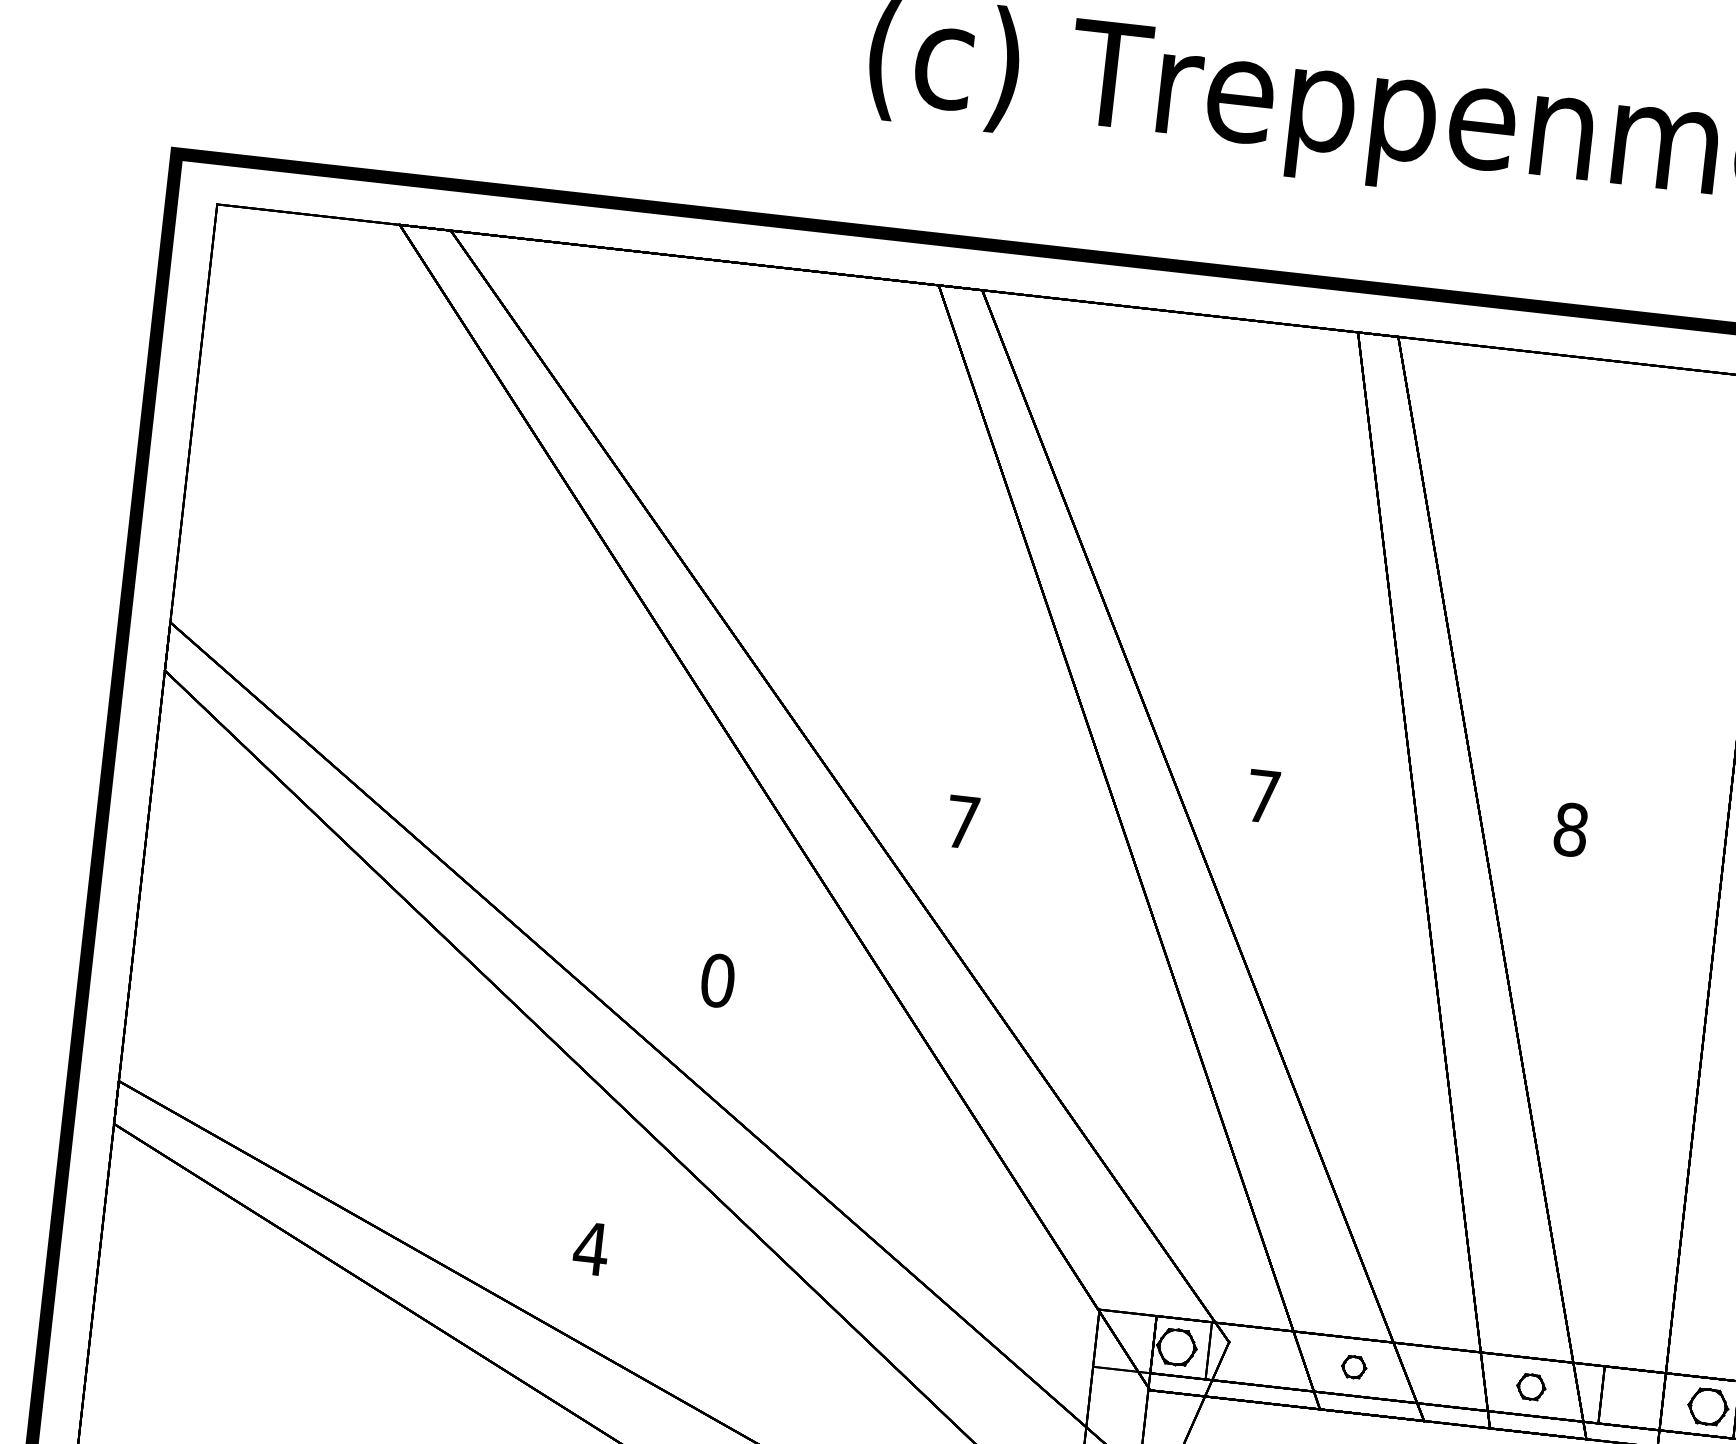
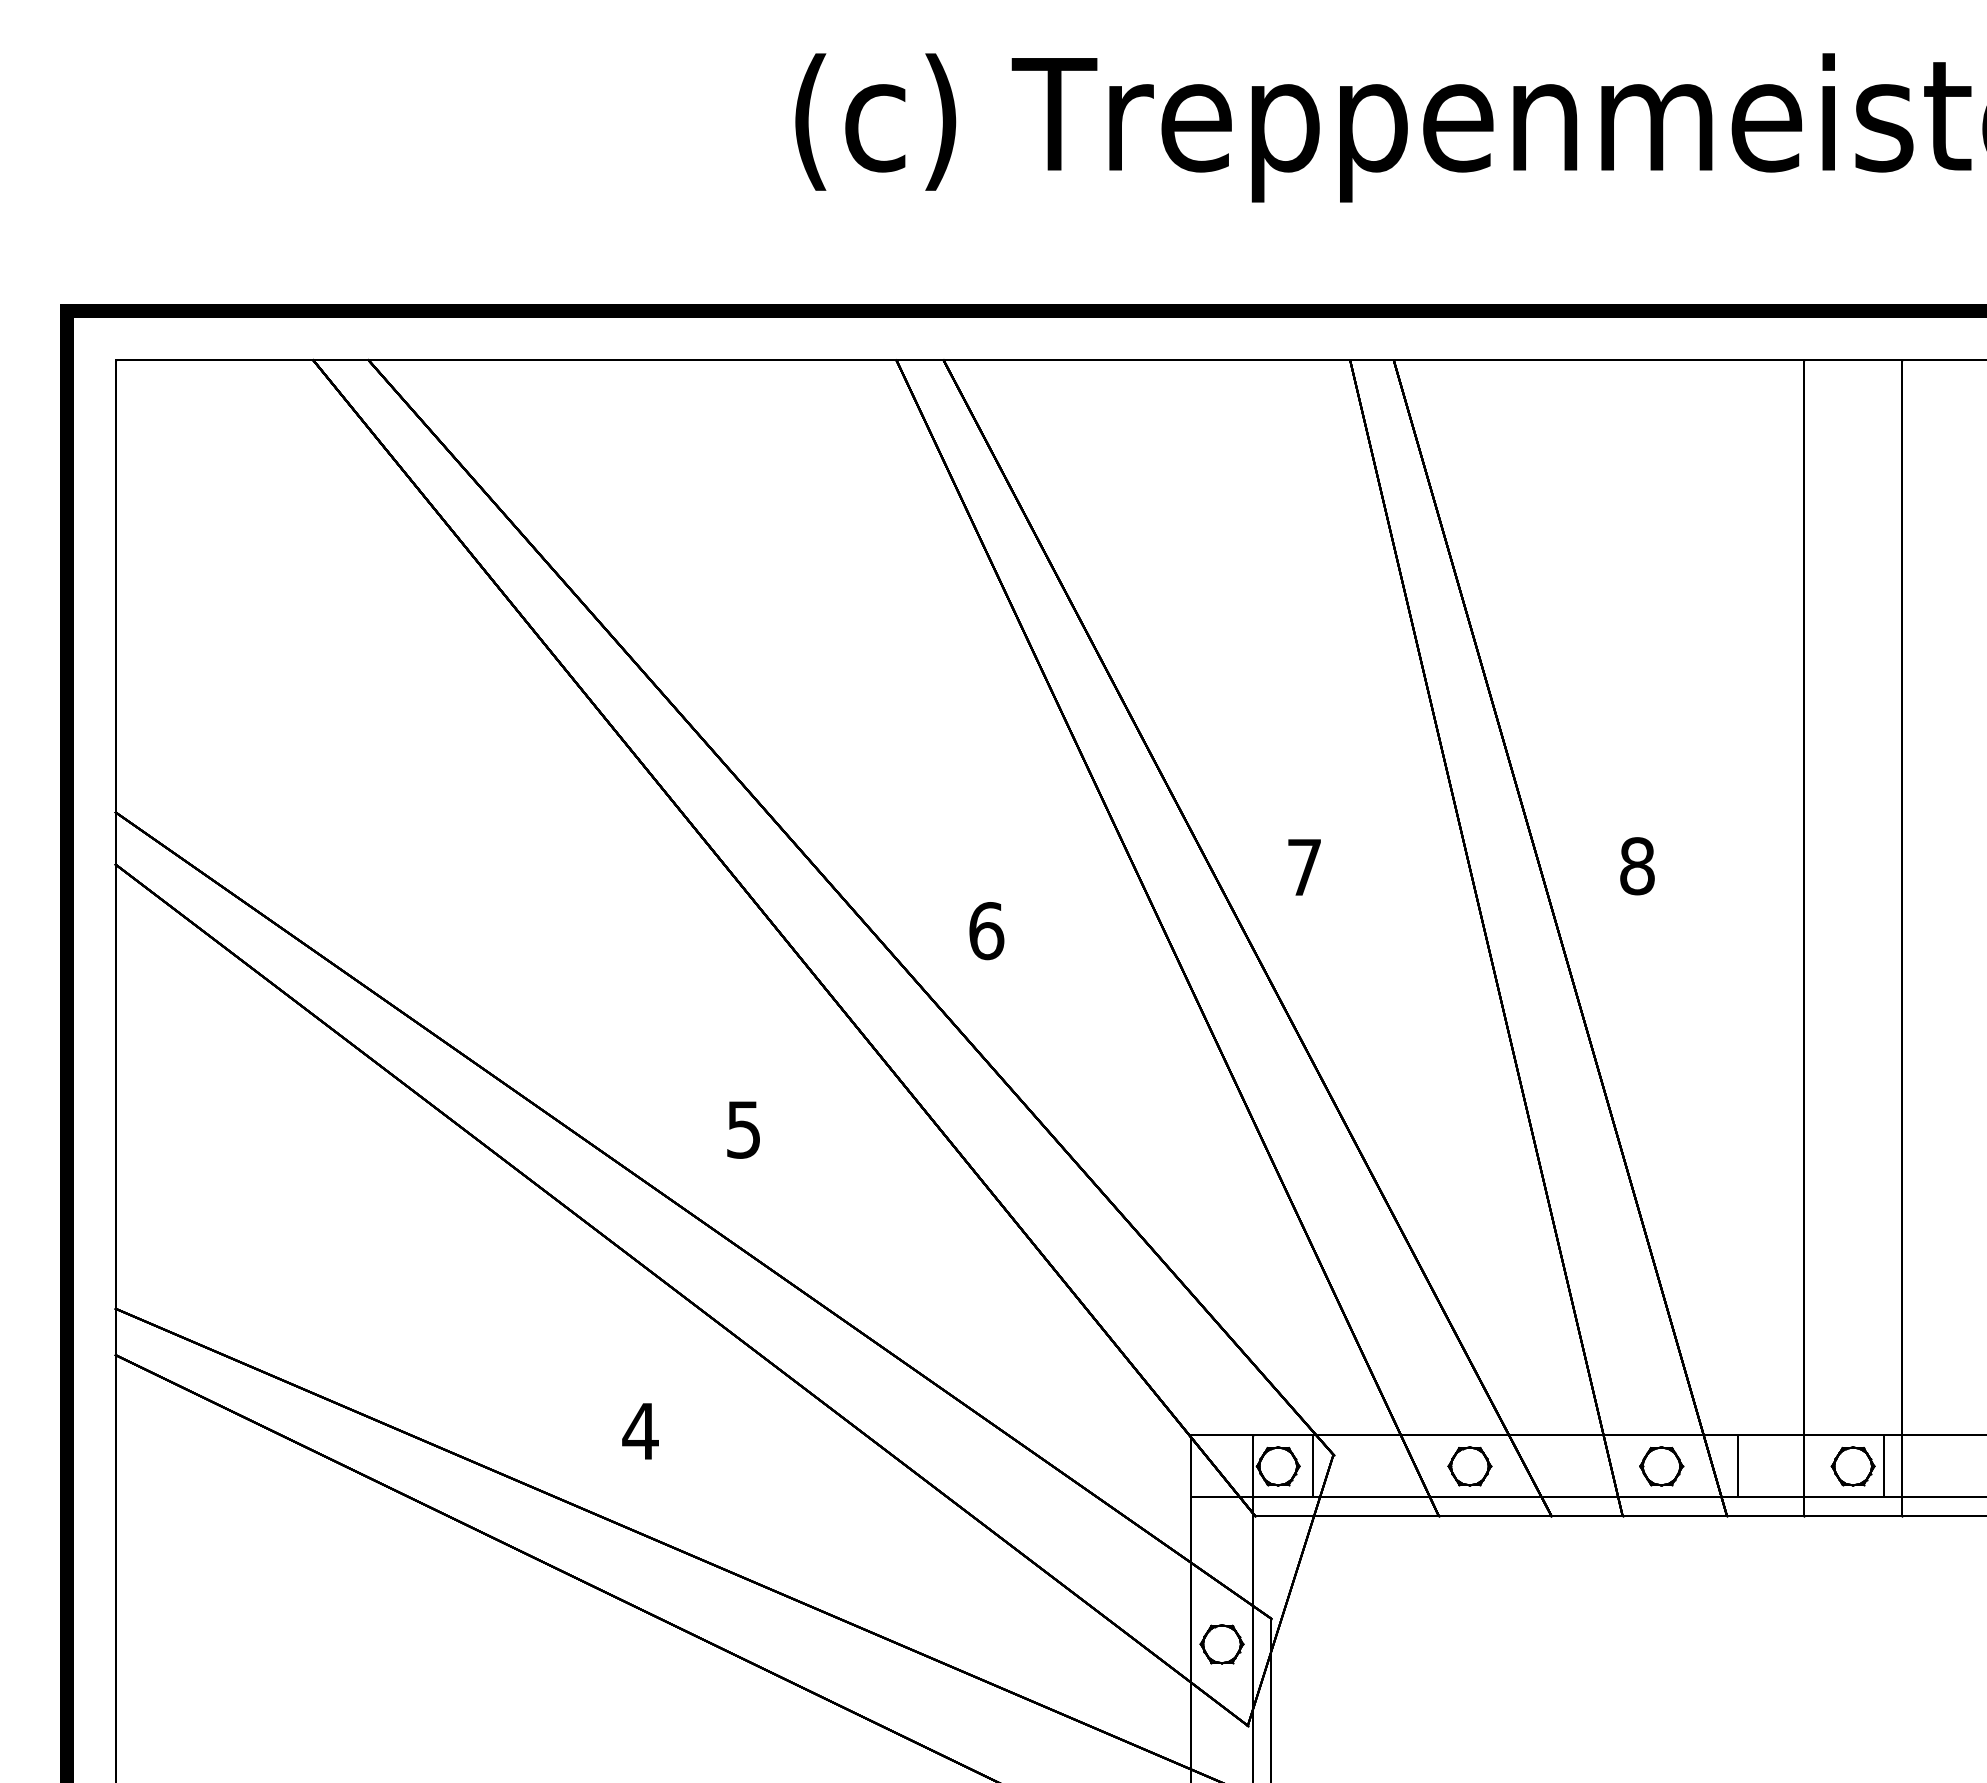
text: (962, 822) -> (986, 931), 7 -> 6
text: (717, 980) -> (743, 1129), 0 -> 5
part: (1353, 1367) -> (1469, 1466), size x1.67
part: (1531, 1387) -> (1661, 1466), size x1.43

